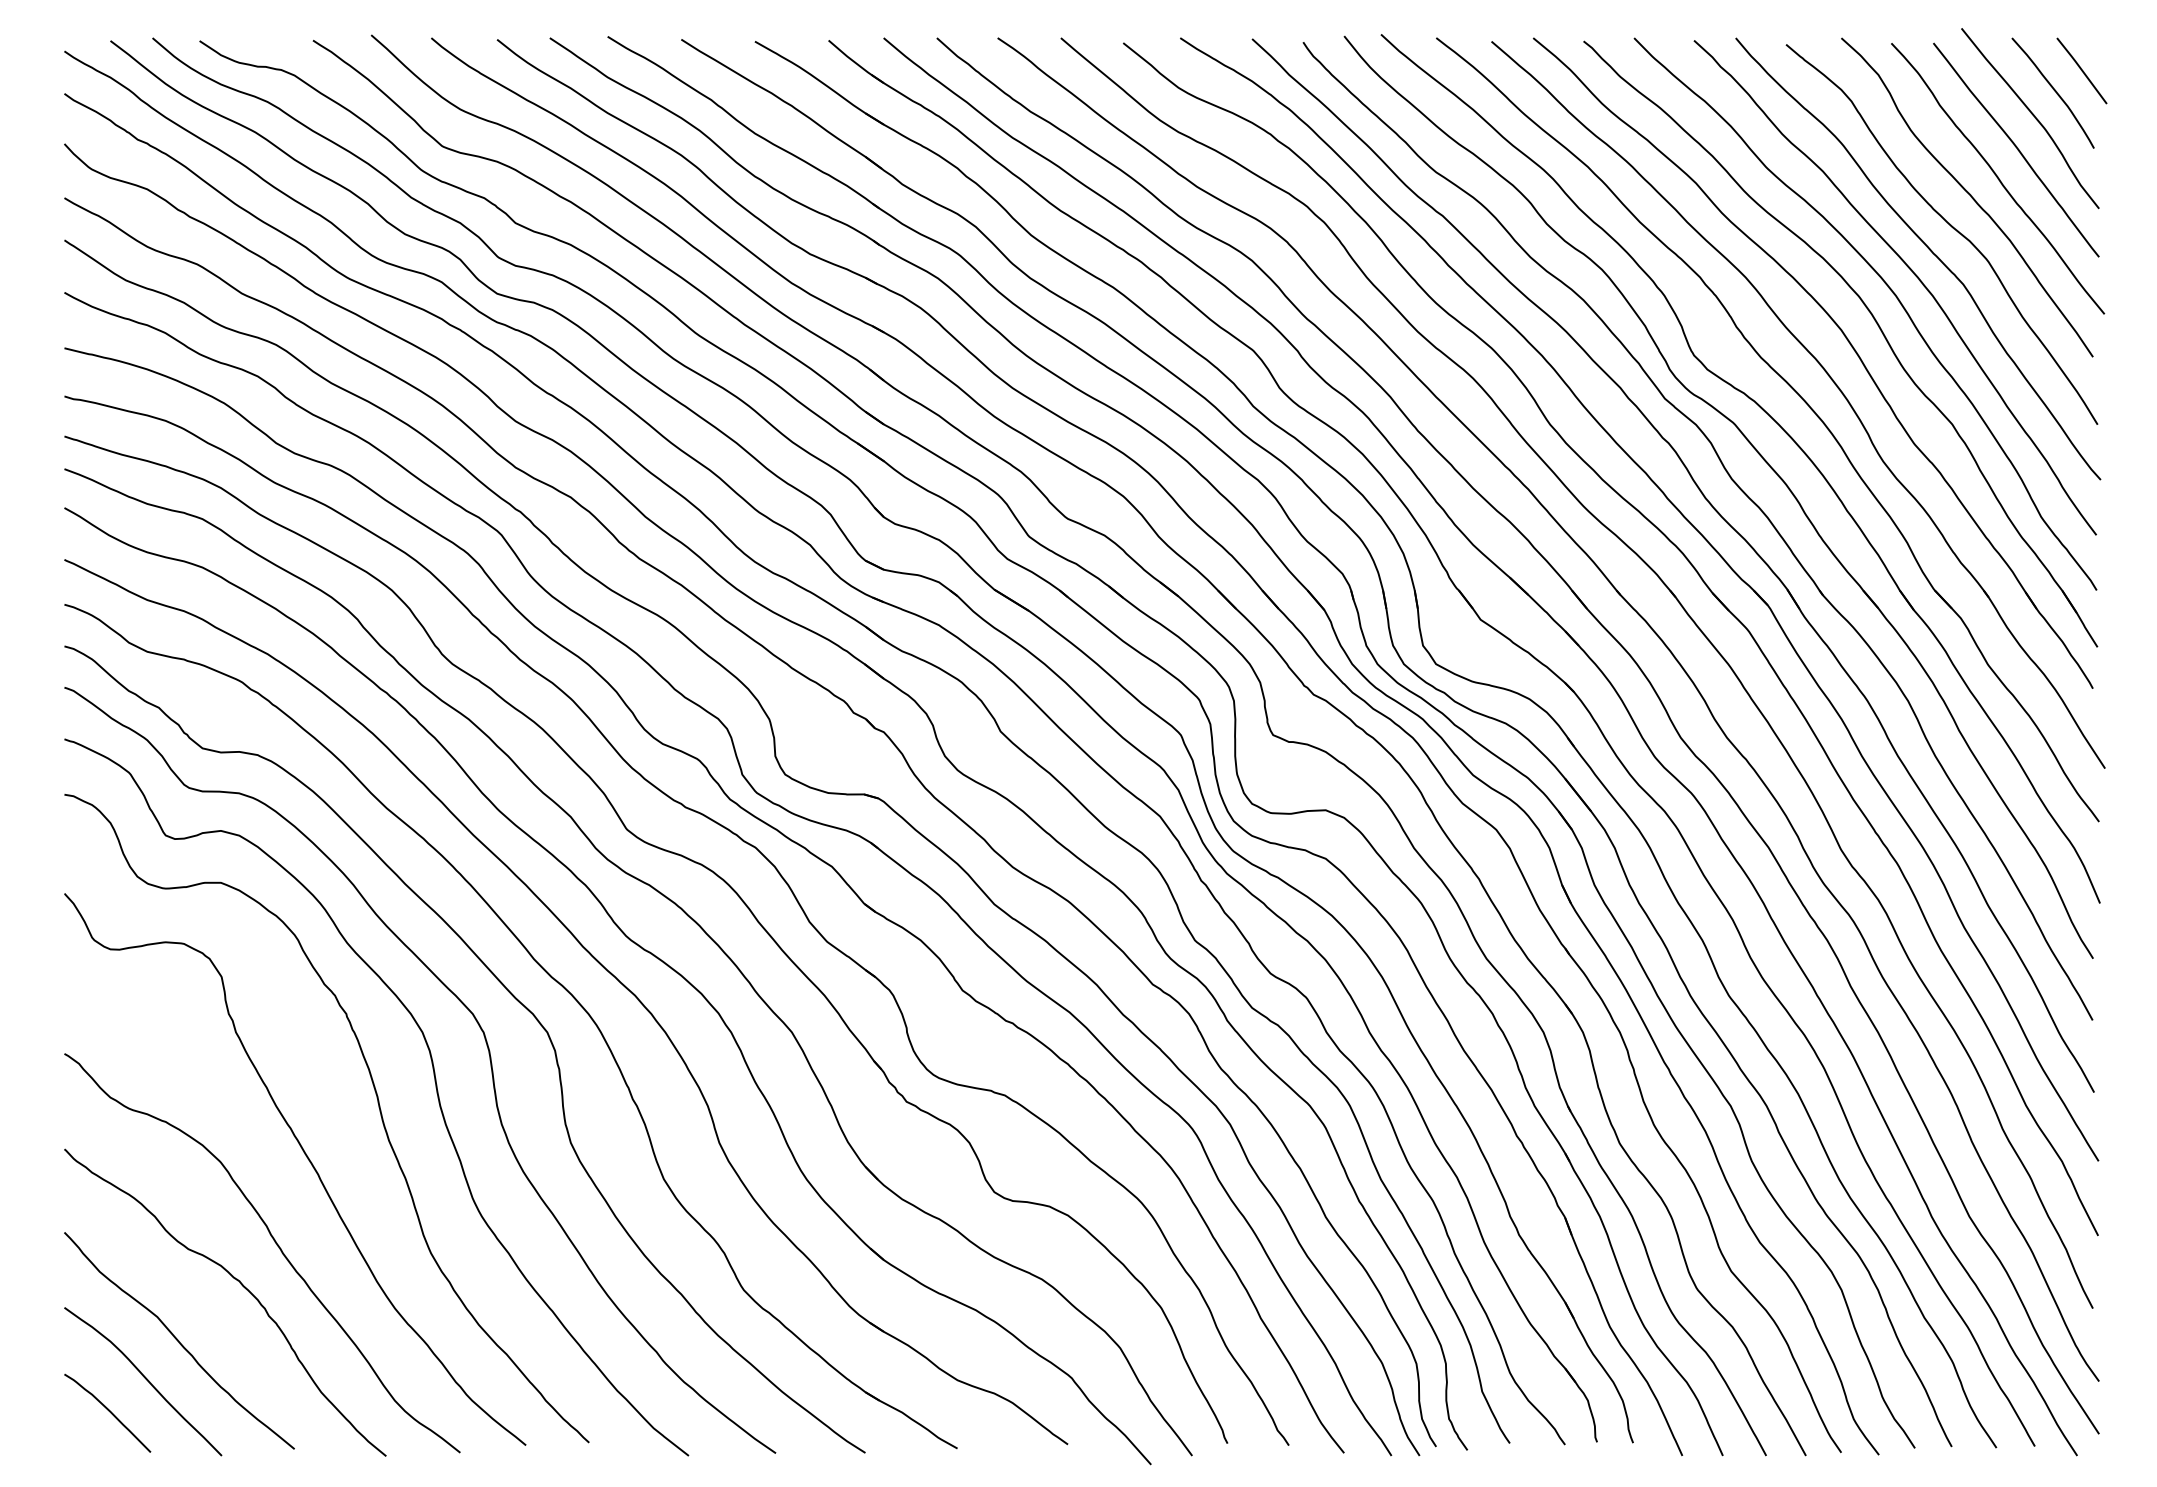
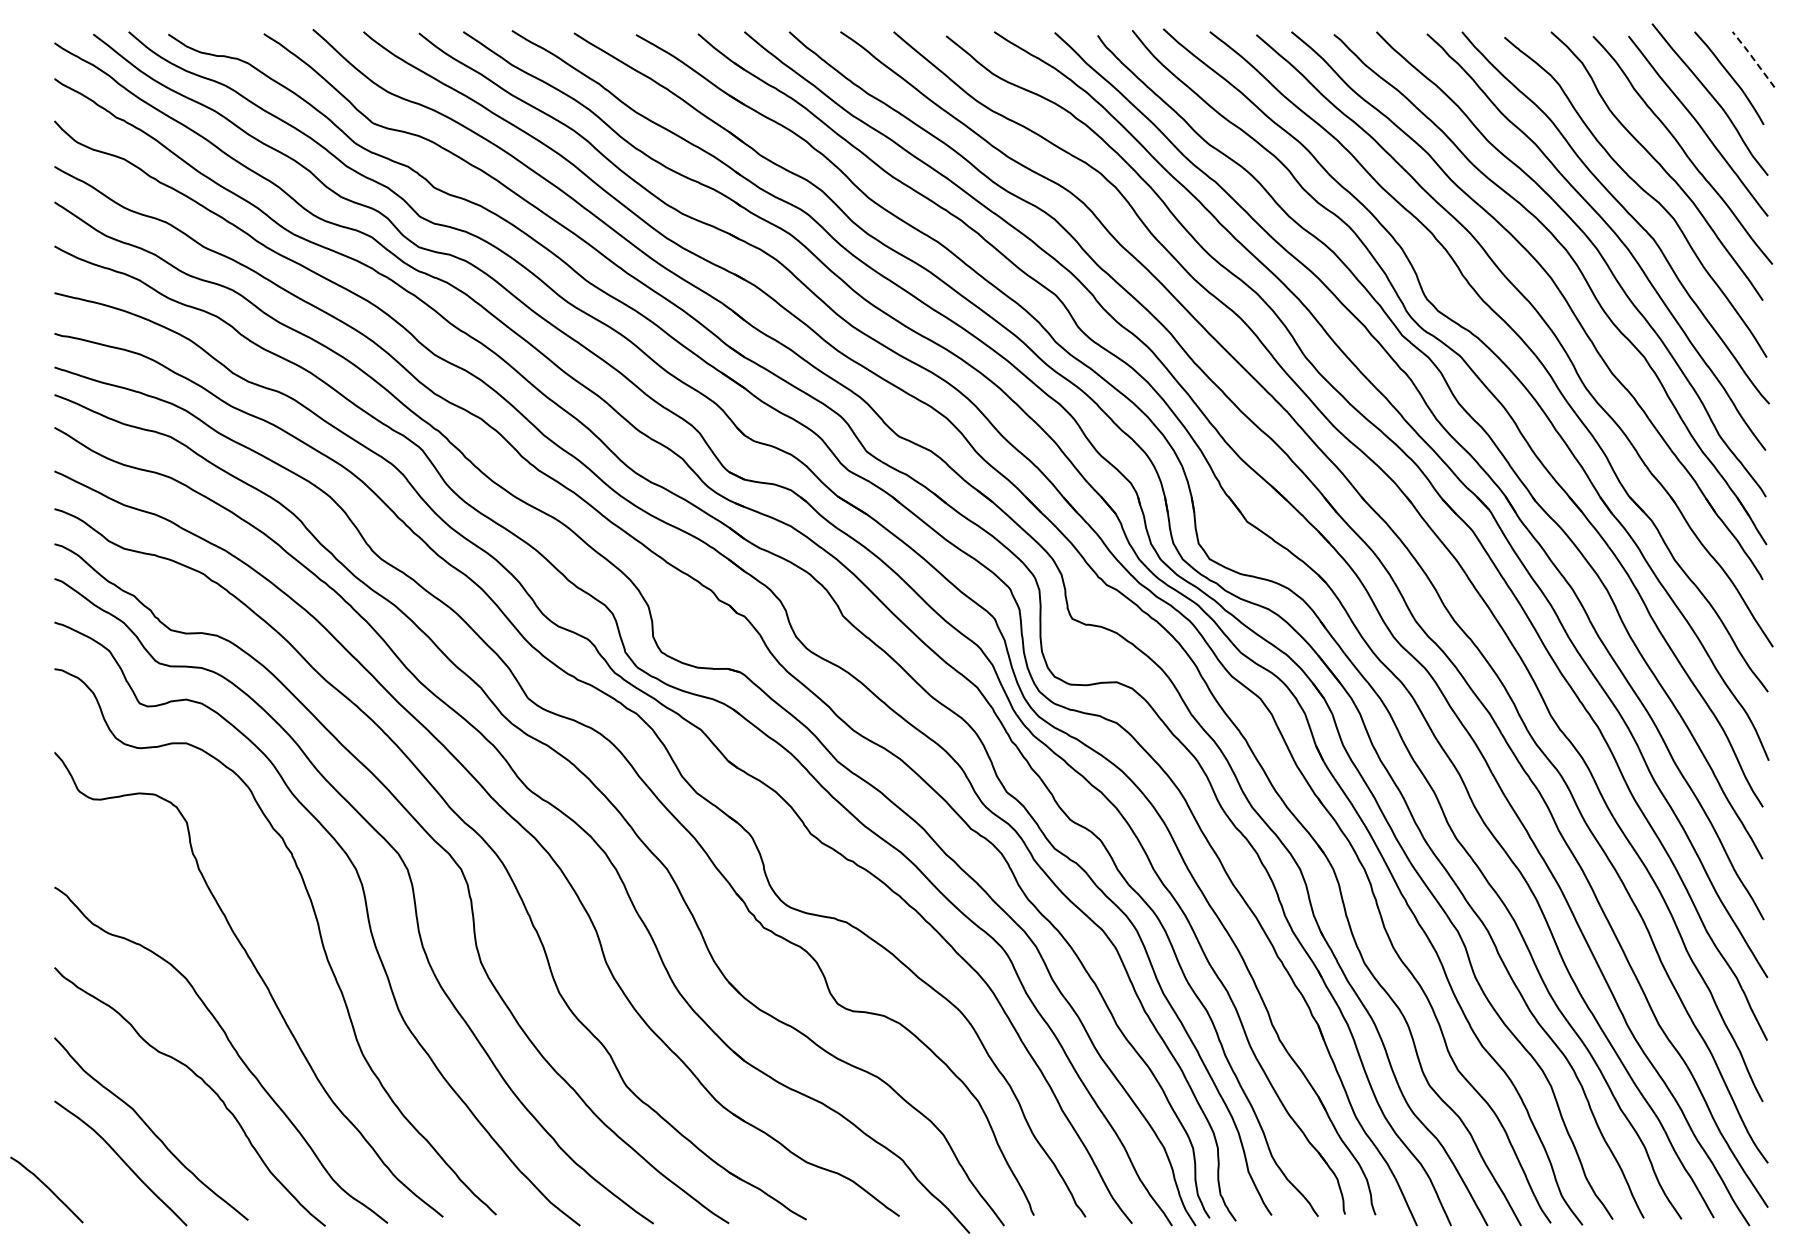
line: (2080, 69) -> (1752, 58), solid -> dashed
curve: (108, 1411) -> (47, 1188), moved

